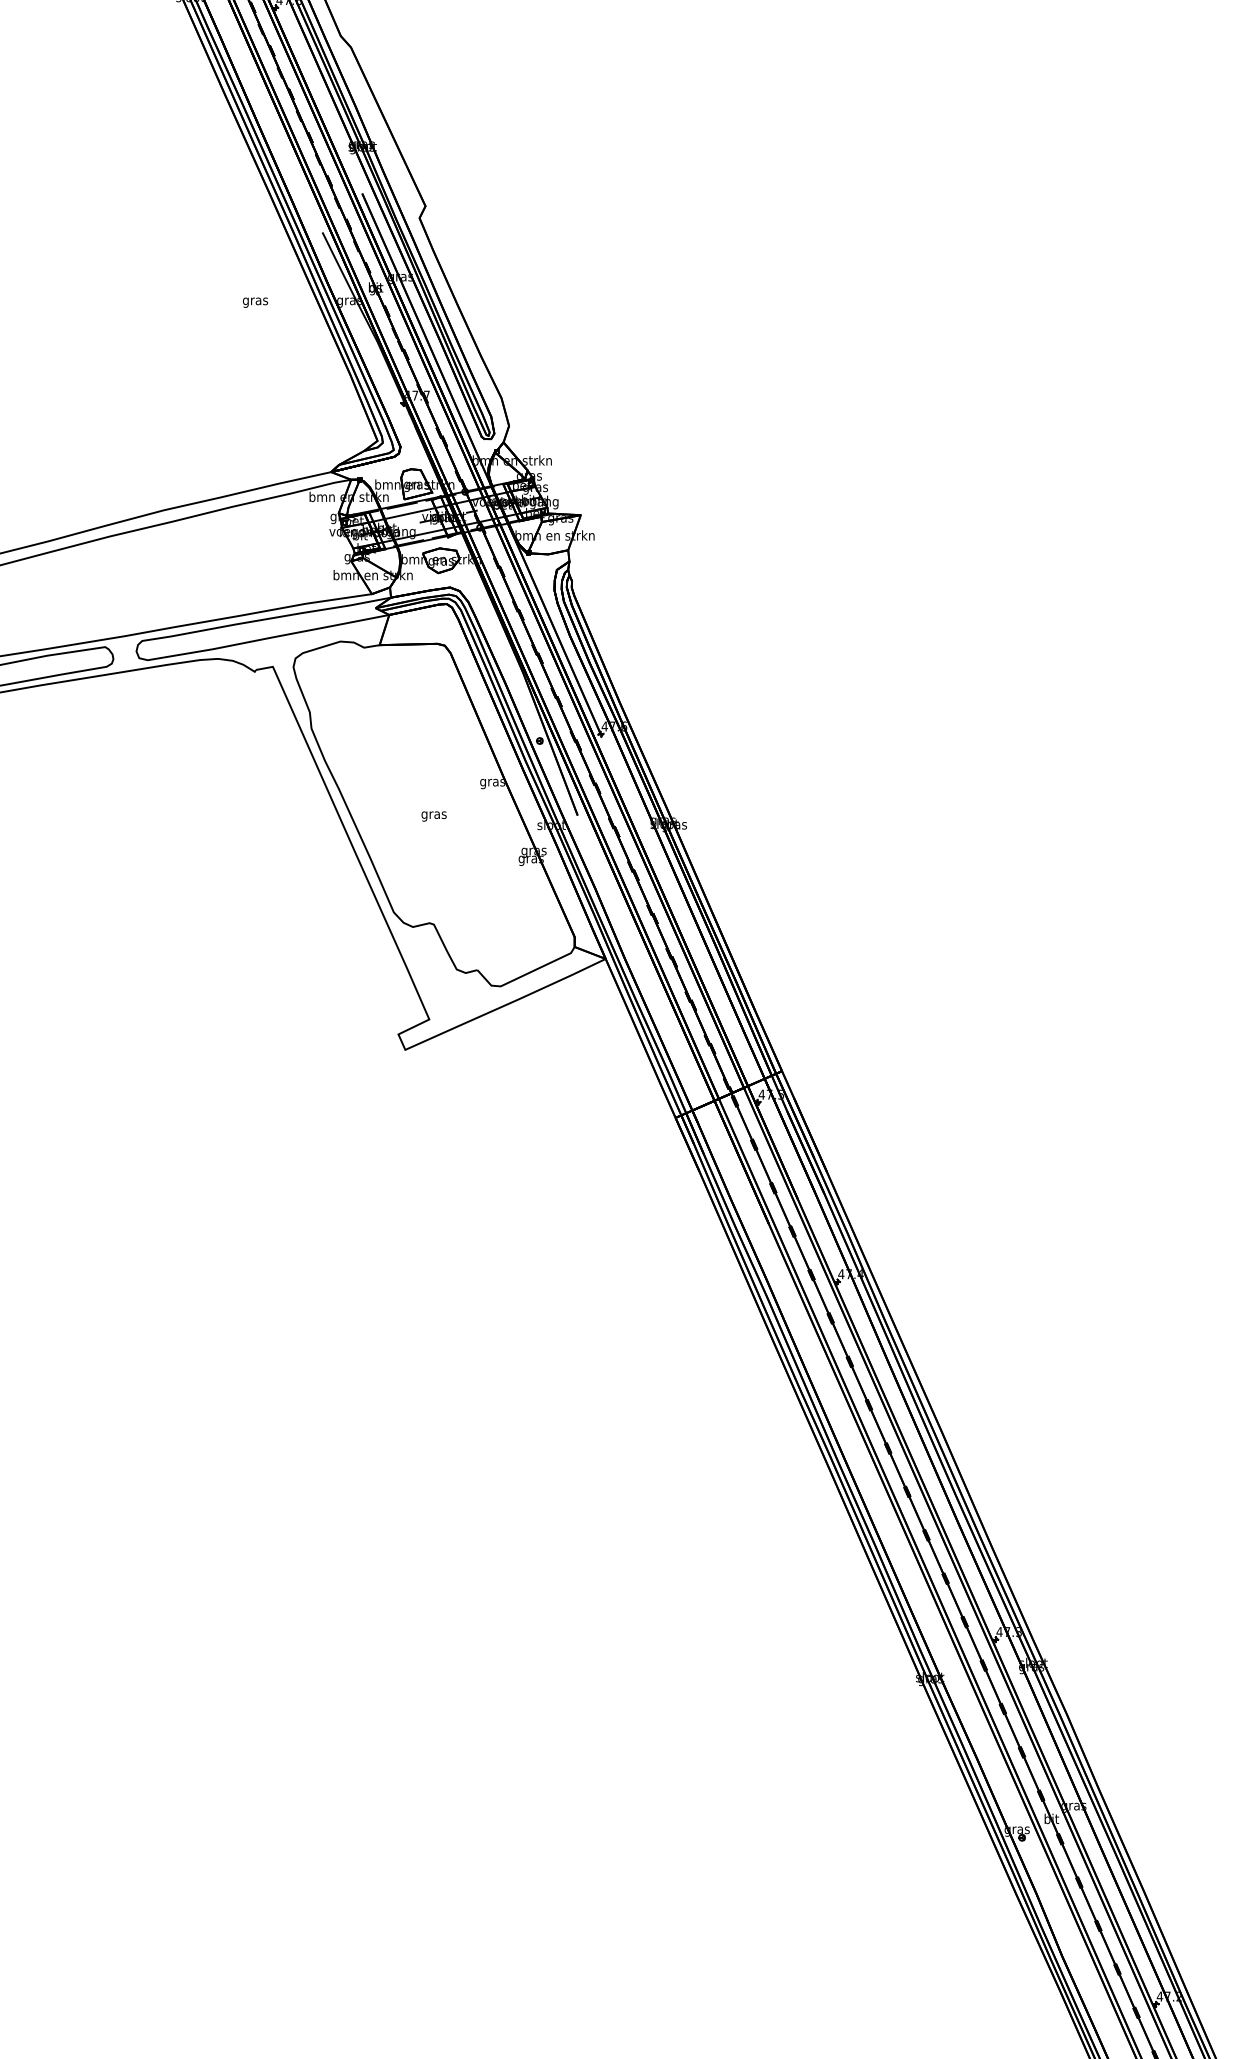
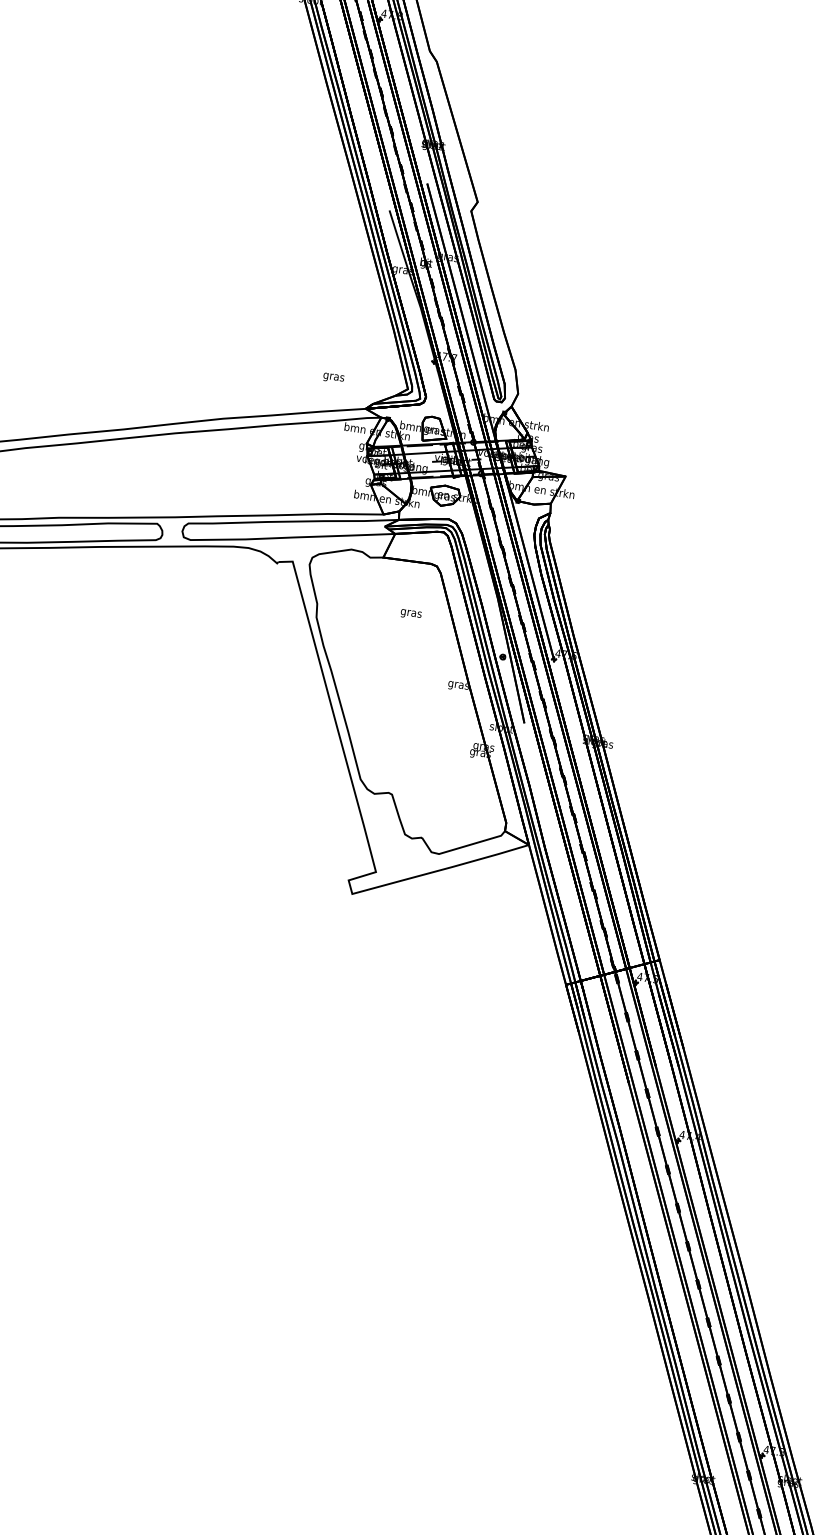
text: (255, 302) -> (333, 378), moved
text: (433, 816) -> (410, 614), moved

